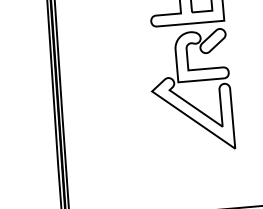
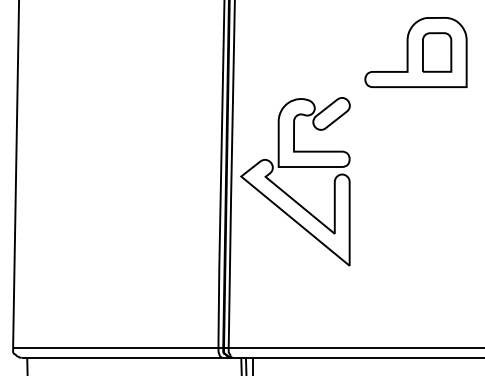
part: (190, 81) -> (295, 167), moved

